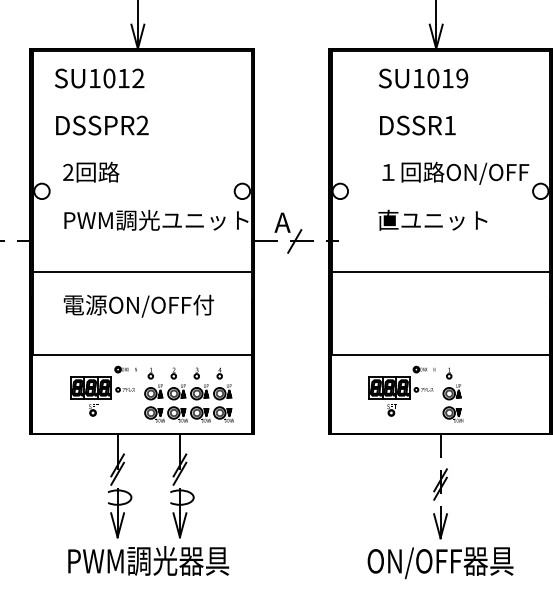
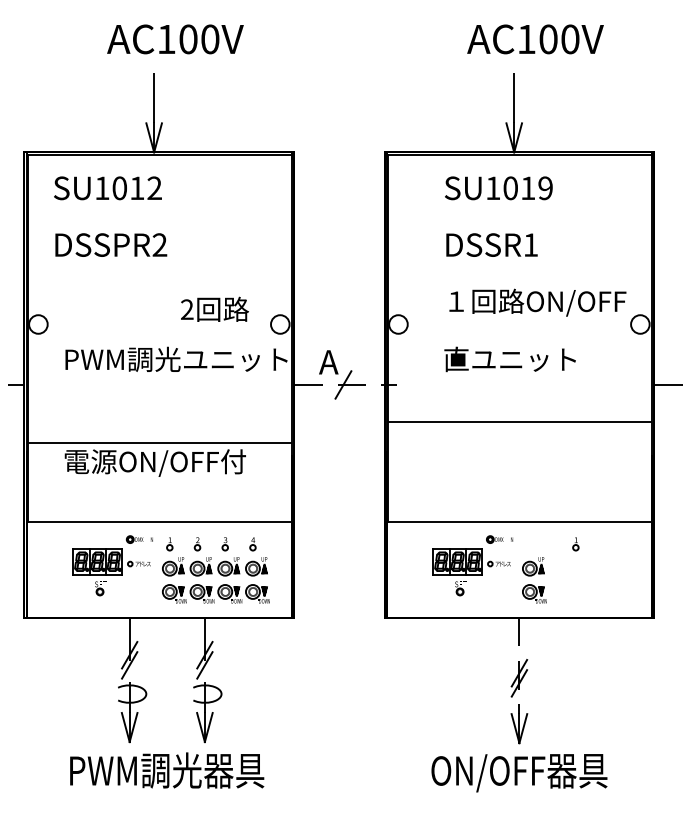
text: (90, 171) -> (214, 308), moved
line: (141, 272) -> (158, 443), moved
part: (448, 373) -> (575, 544), moved

